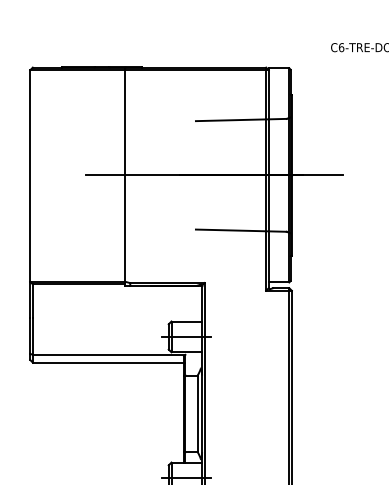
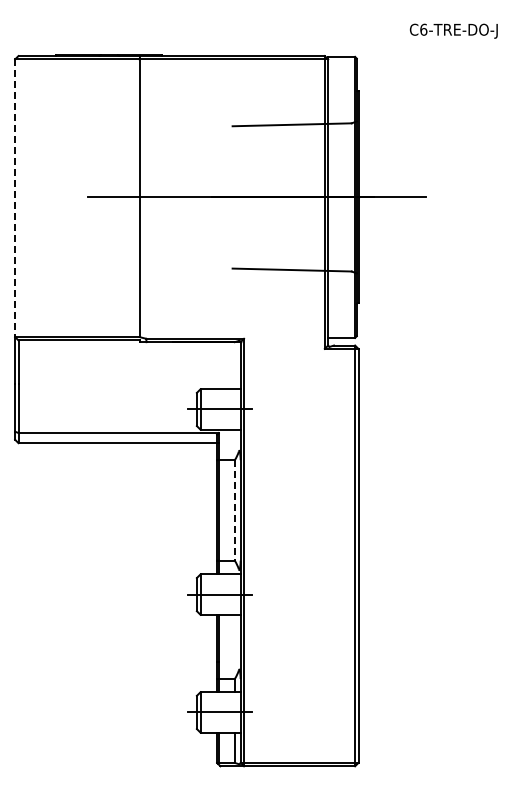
line: (30, 176) -> (15, 198), solid -> dashed
line: (197, 413) -> (234, 510), solid -> dashed

